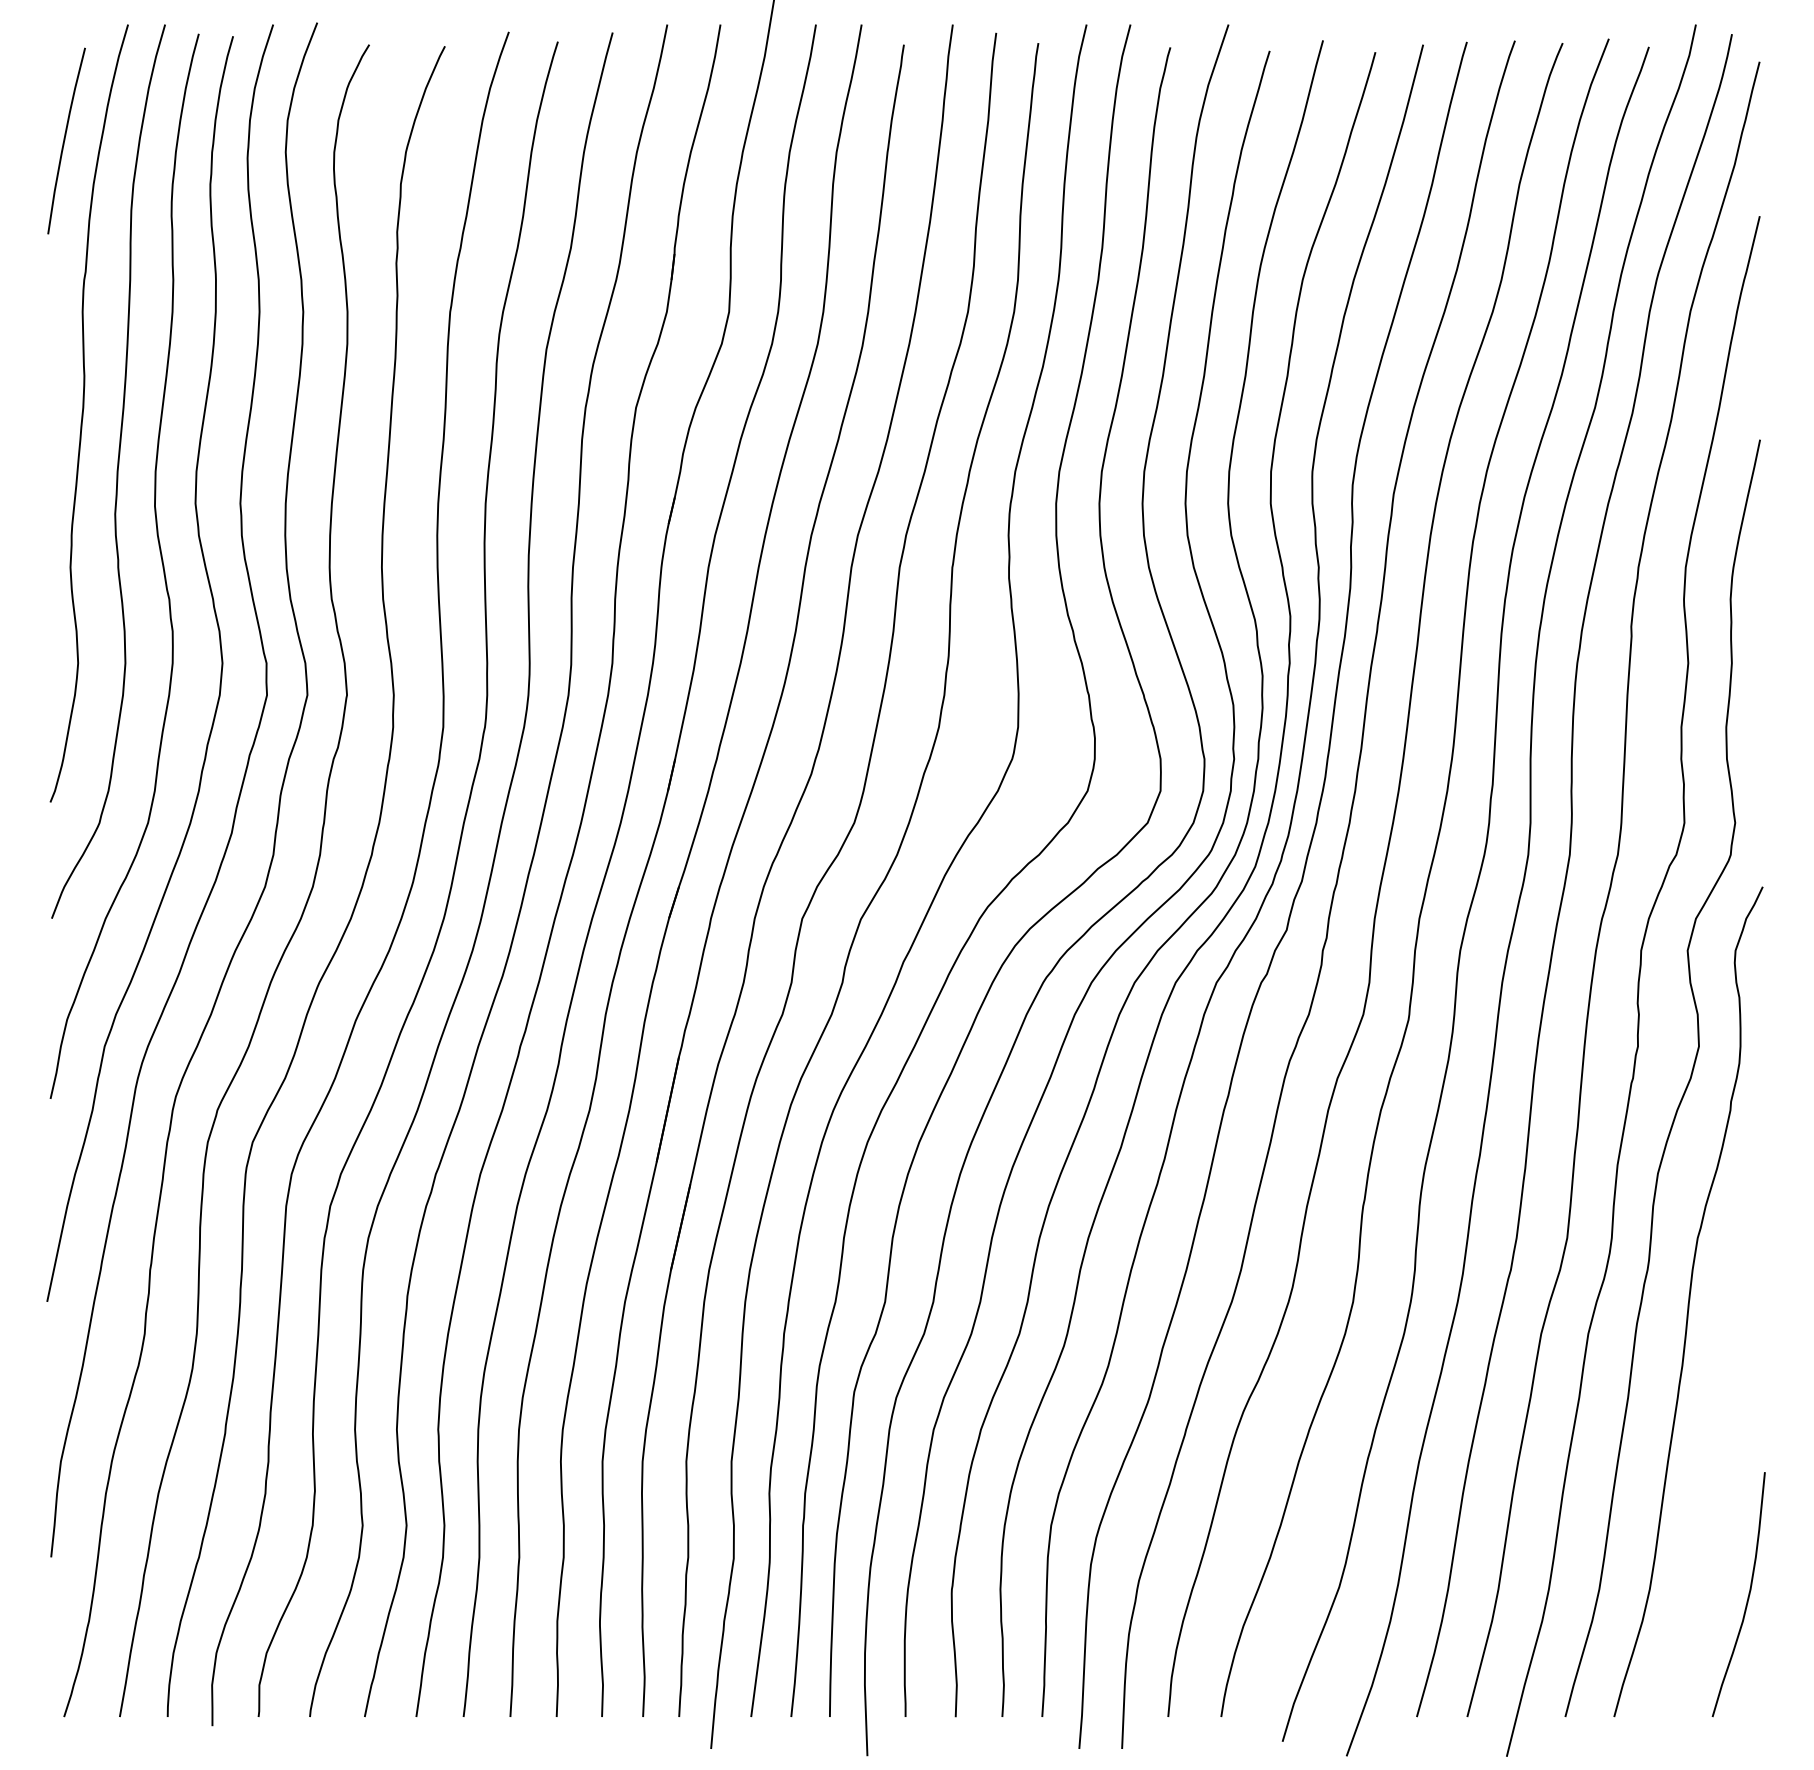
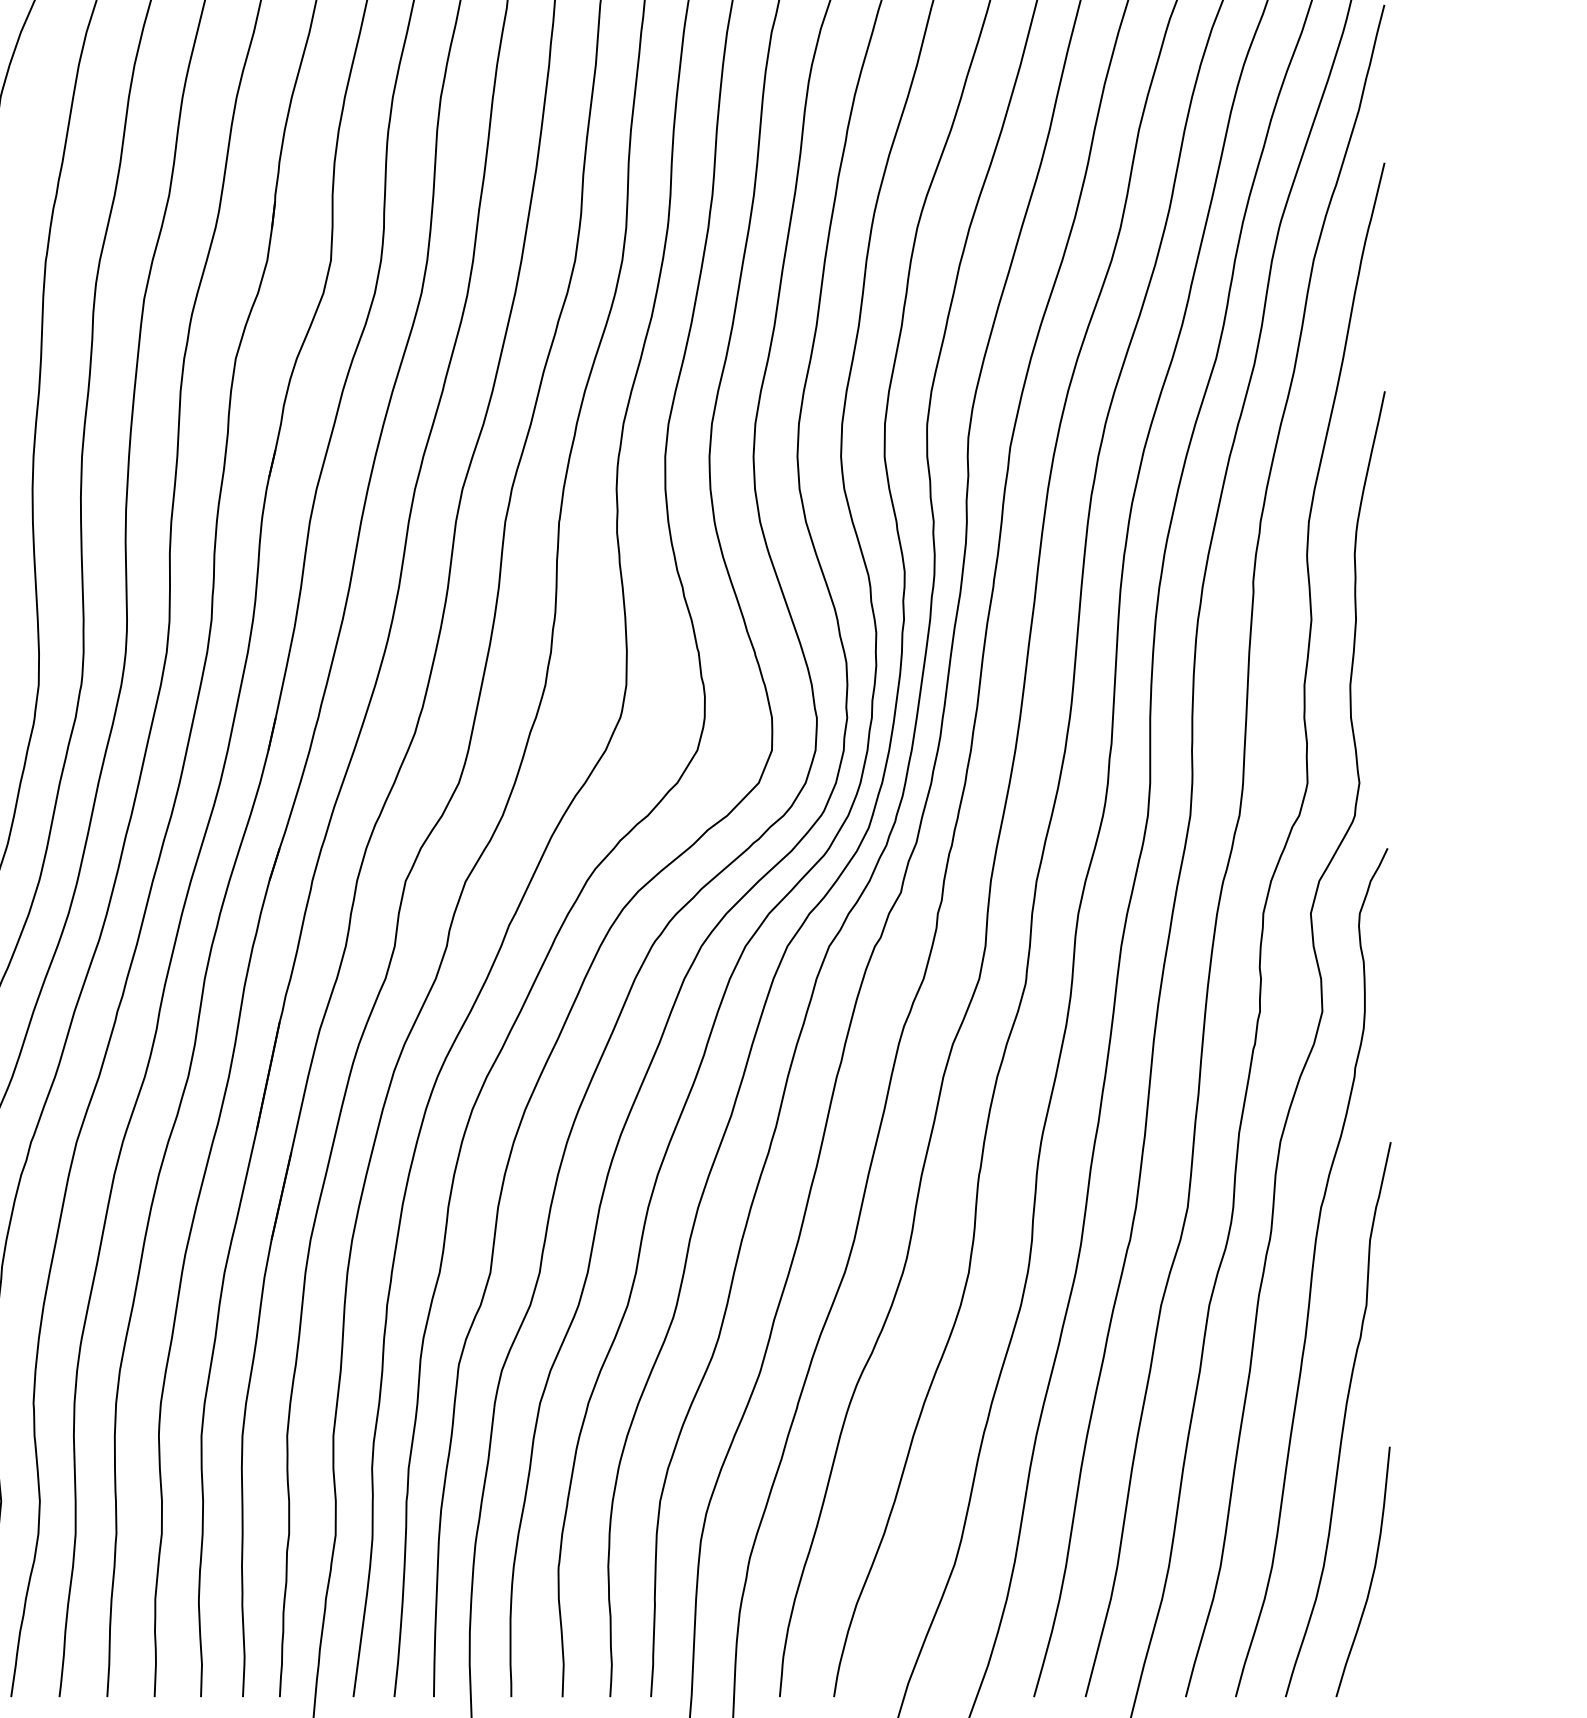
curve: (1719, 1445) -> (1343, 1419), added

